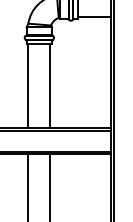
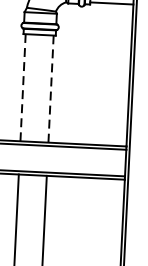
line: (28, 86) -> (23, 88), solid -> dashed
line: (50, 86) -> (51, 89), solid -> dashed

